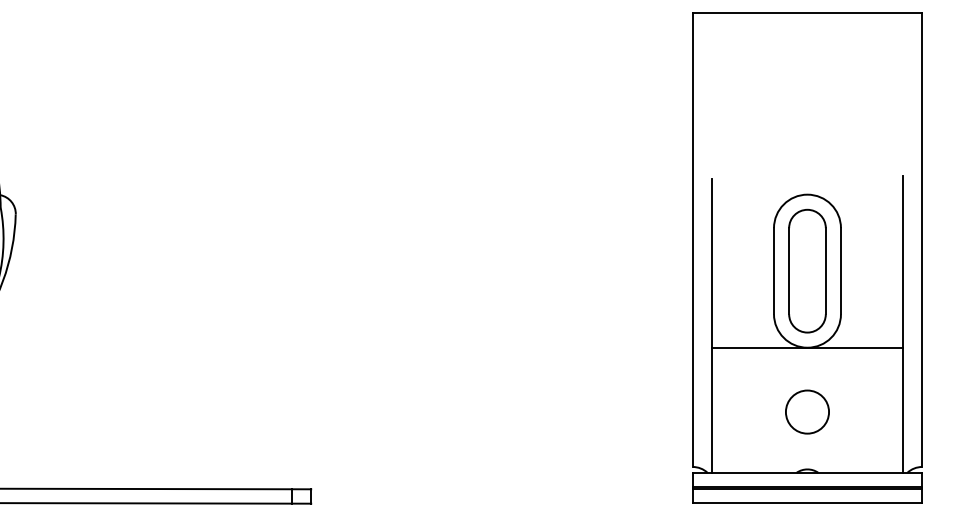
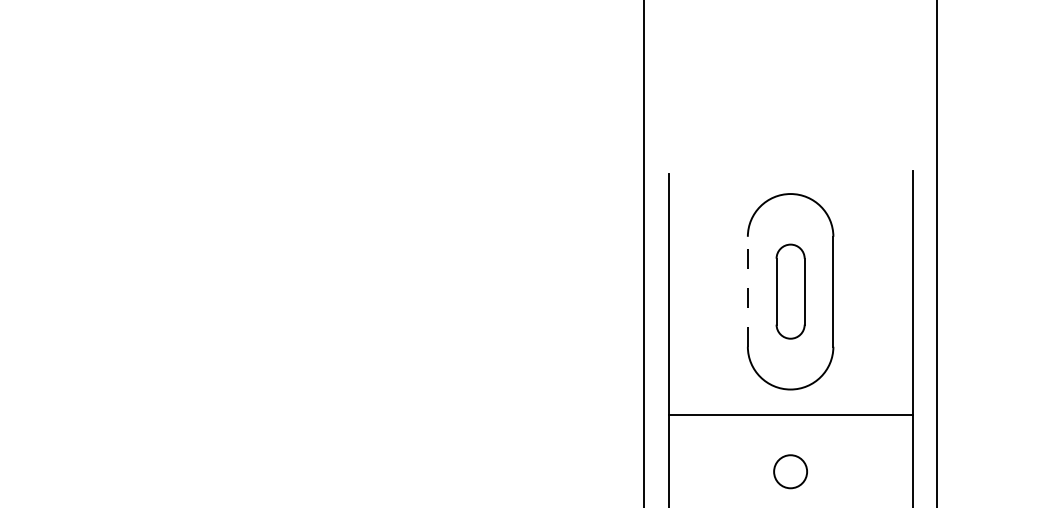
line: (774, 270) -> (748, 290), solid -> dashed
part: (807, 270) -> (790, 290), size x0.6
line: (807, 347) -> (790, 414), moved
circle: (807, 411) -> (790, 471), size x0.6

